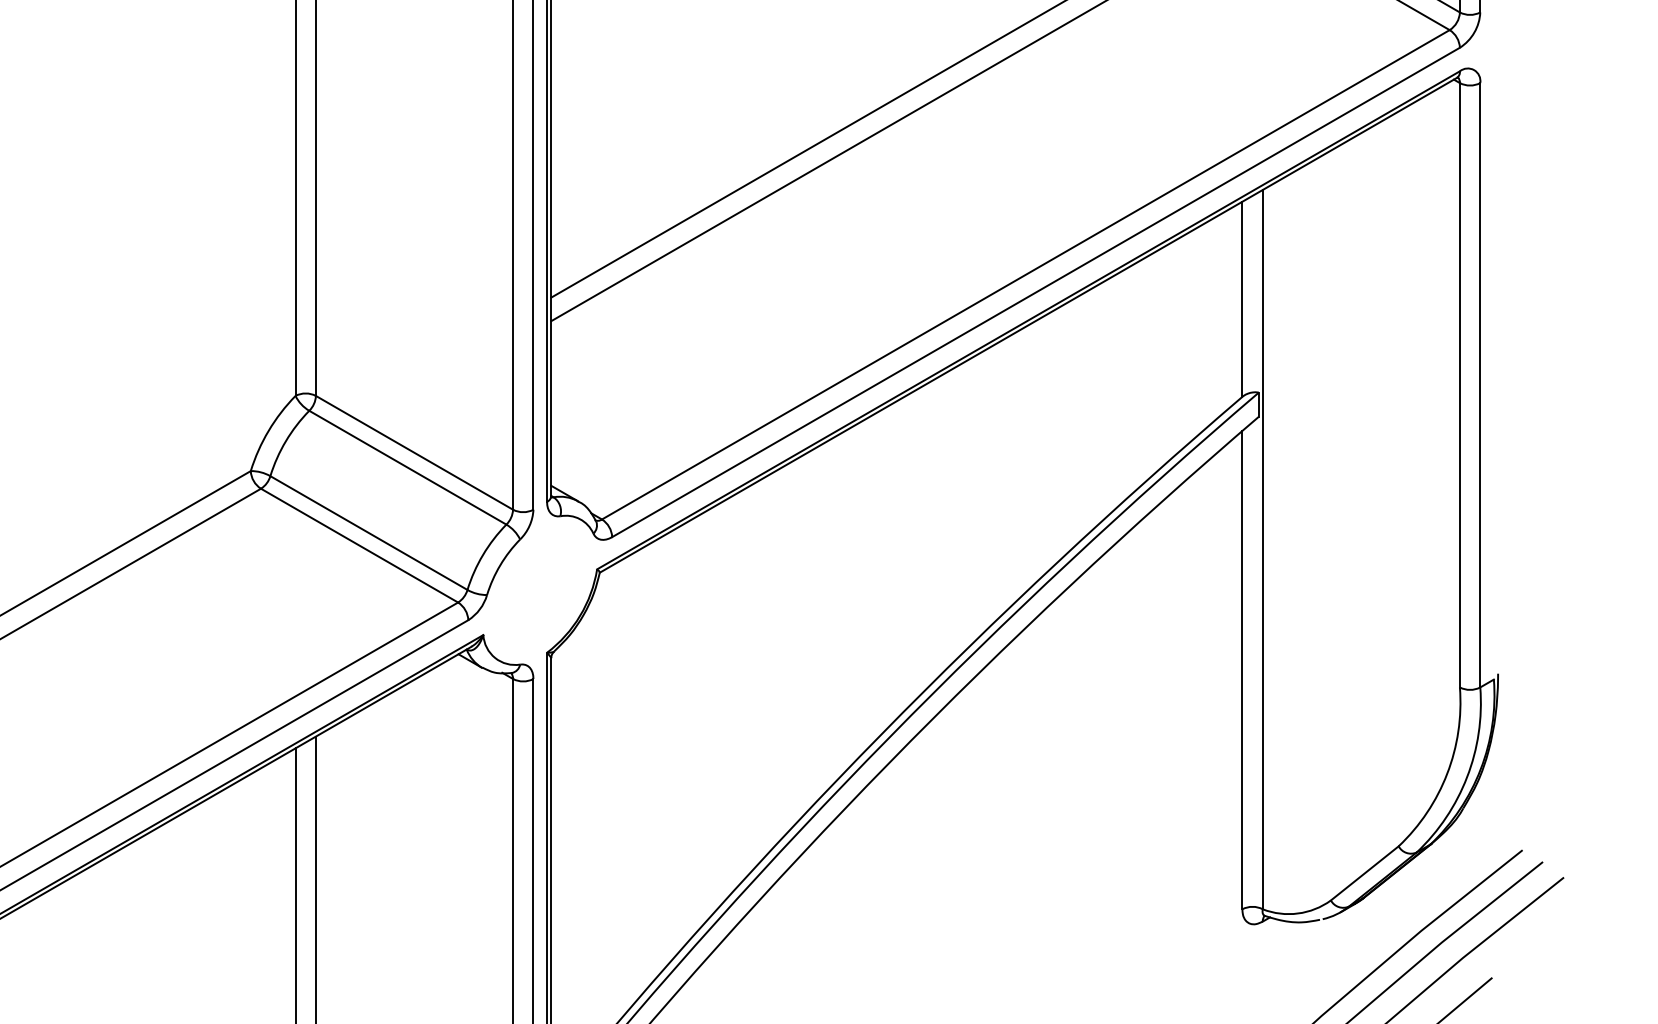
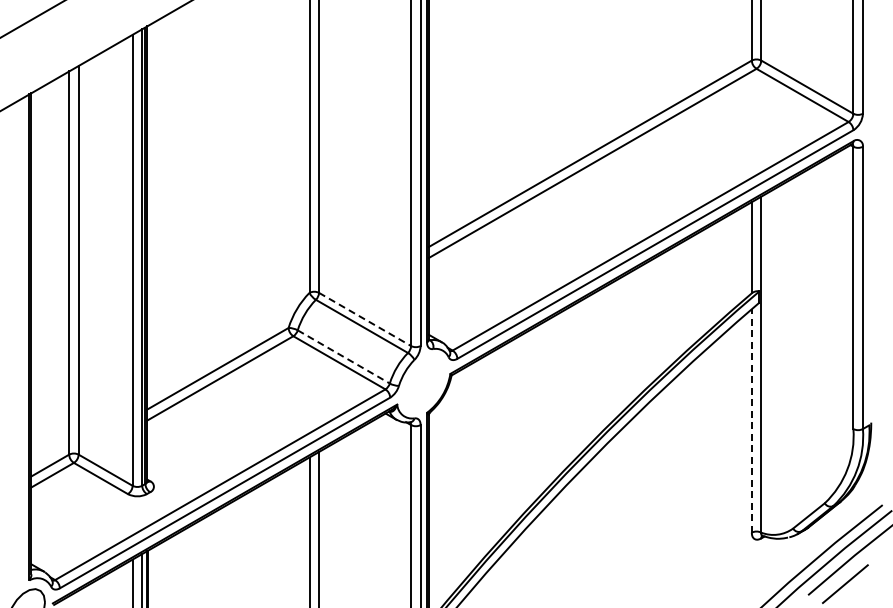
line: (415, 452) -> (365, 319), solid -> dashed
line: (370, 534) -> (344, 357), solid -> dashed
line: (1241, 669) -> (751, 420), solid -> dashed

